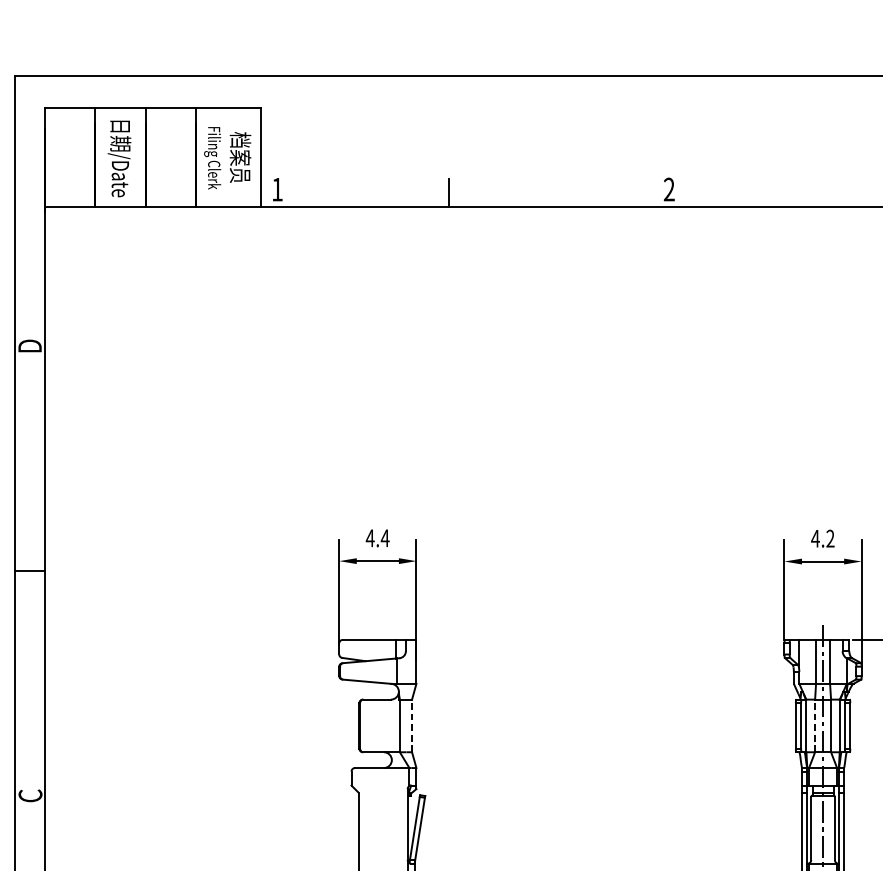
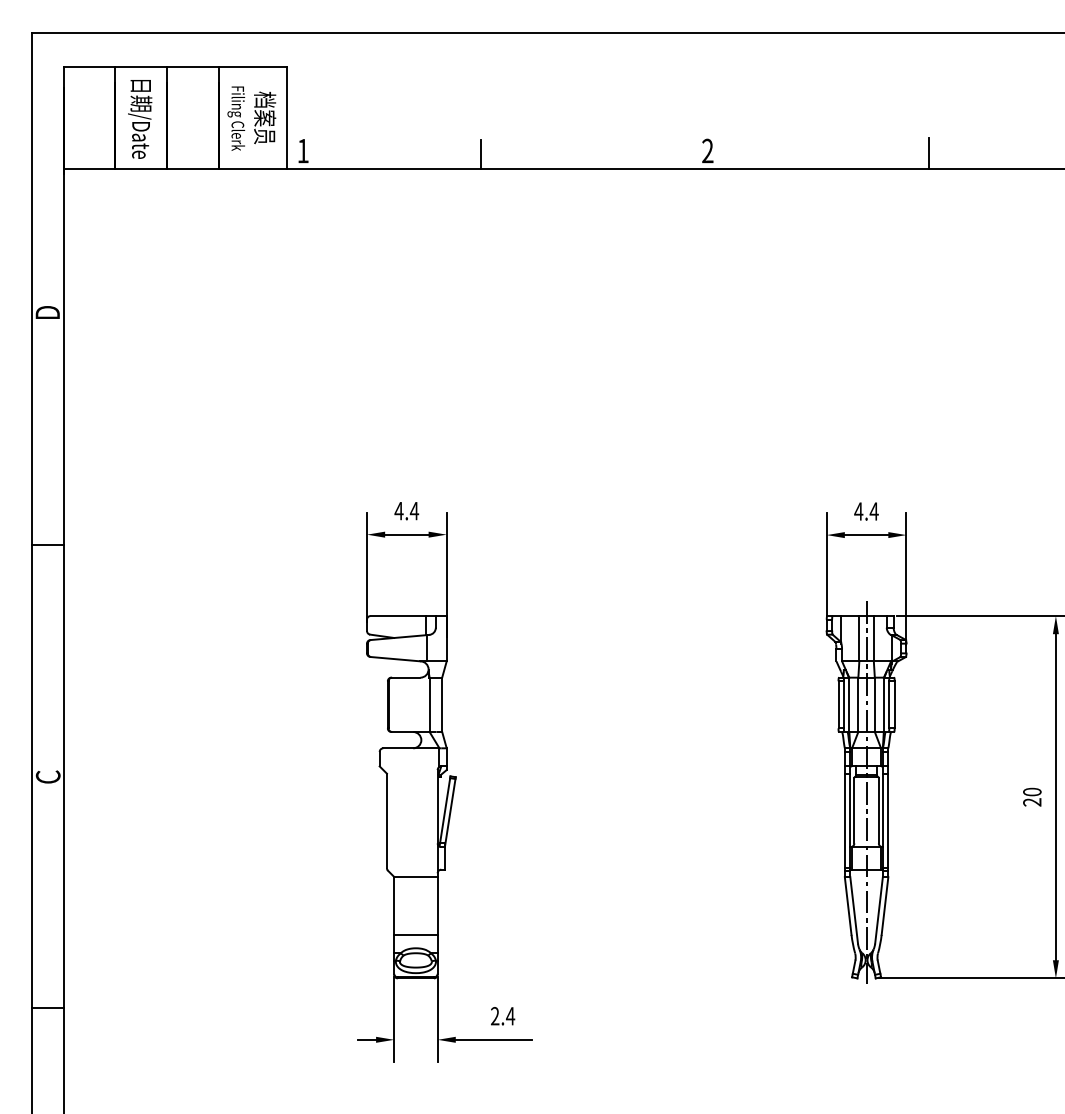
text: (829, 538) -> (873, 511), 4.2 -> 4.4
line: (412, 725) -> (442, 704), dashed -> solid
line: (815, 725) -> (858, 704), dashed -> solid

